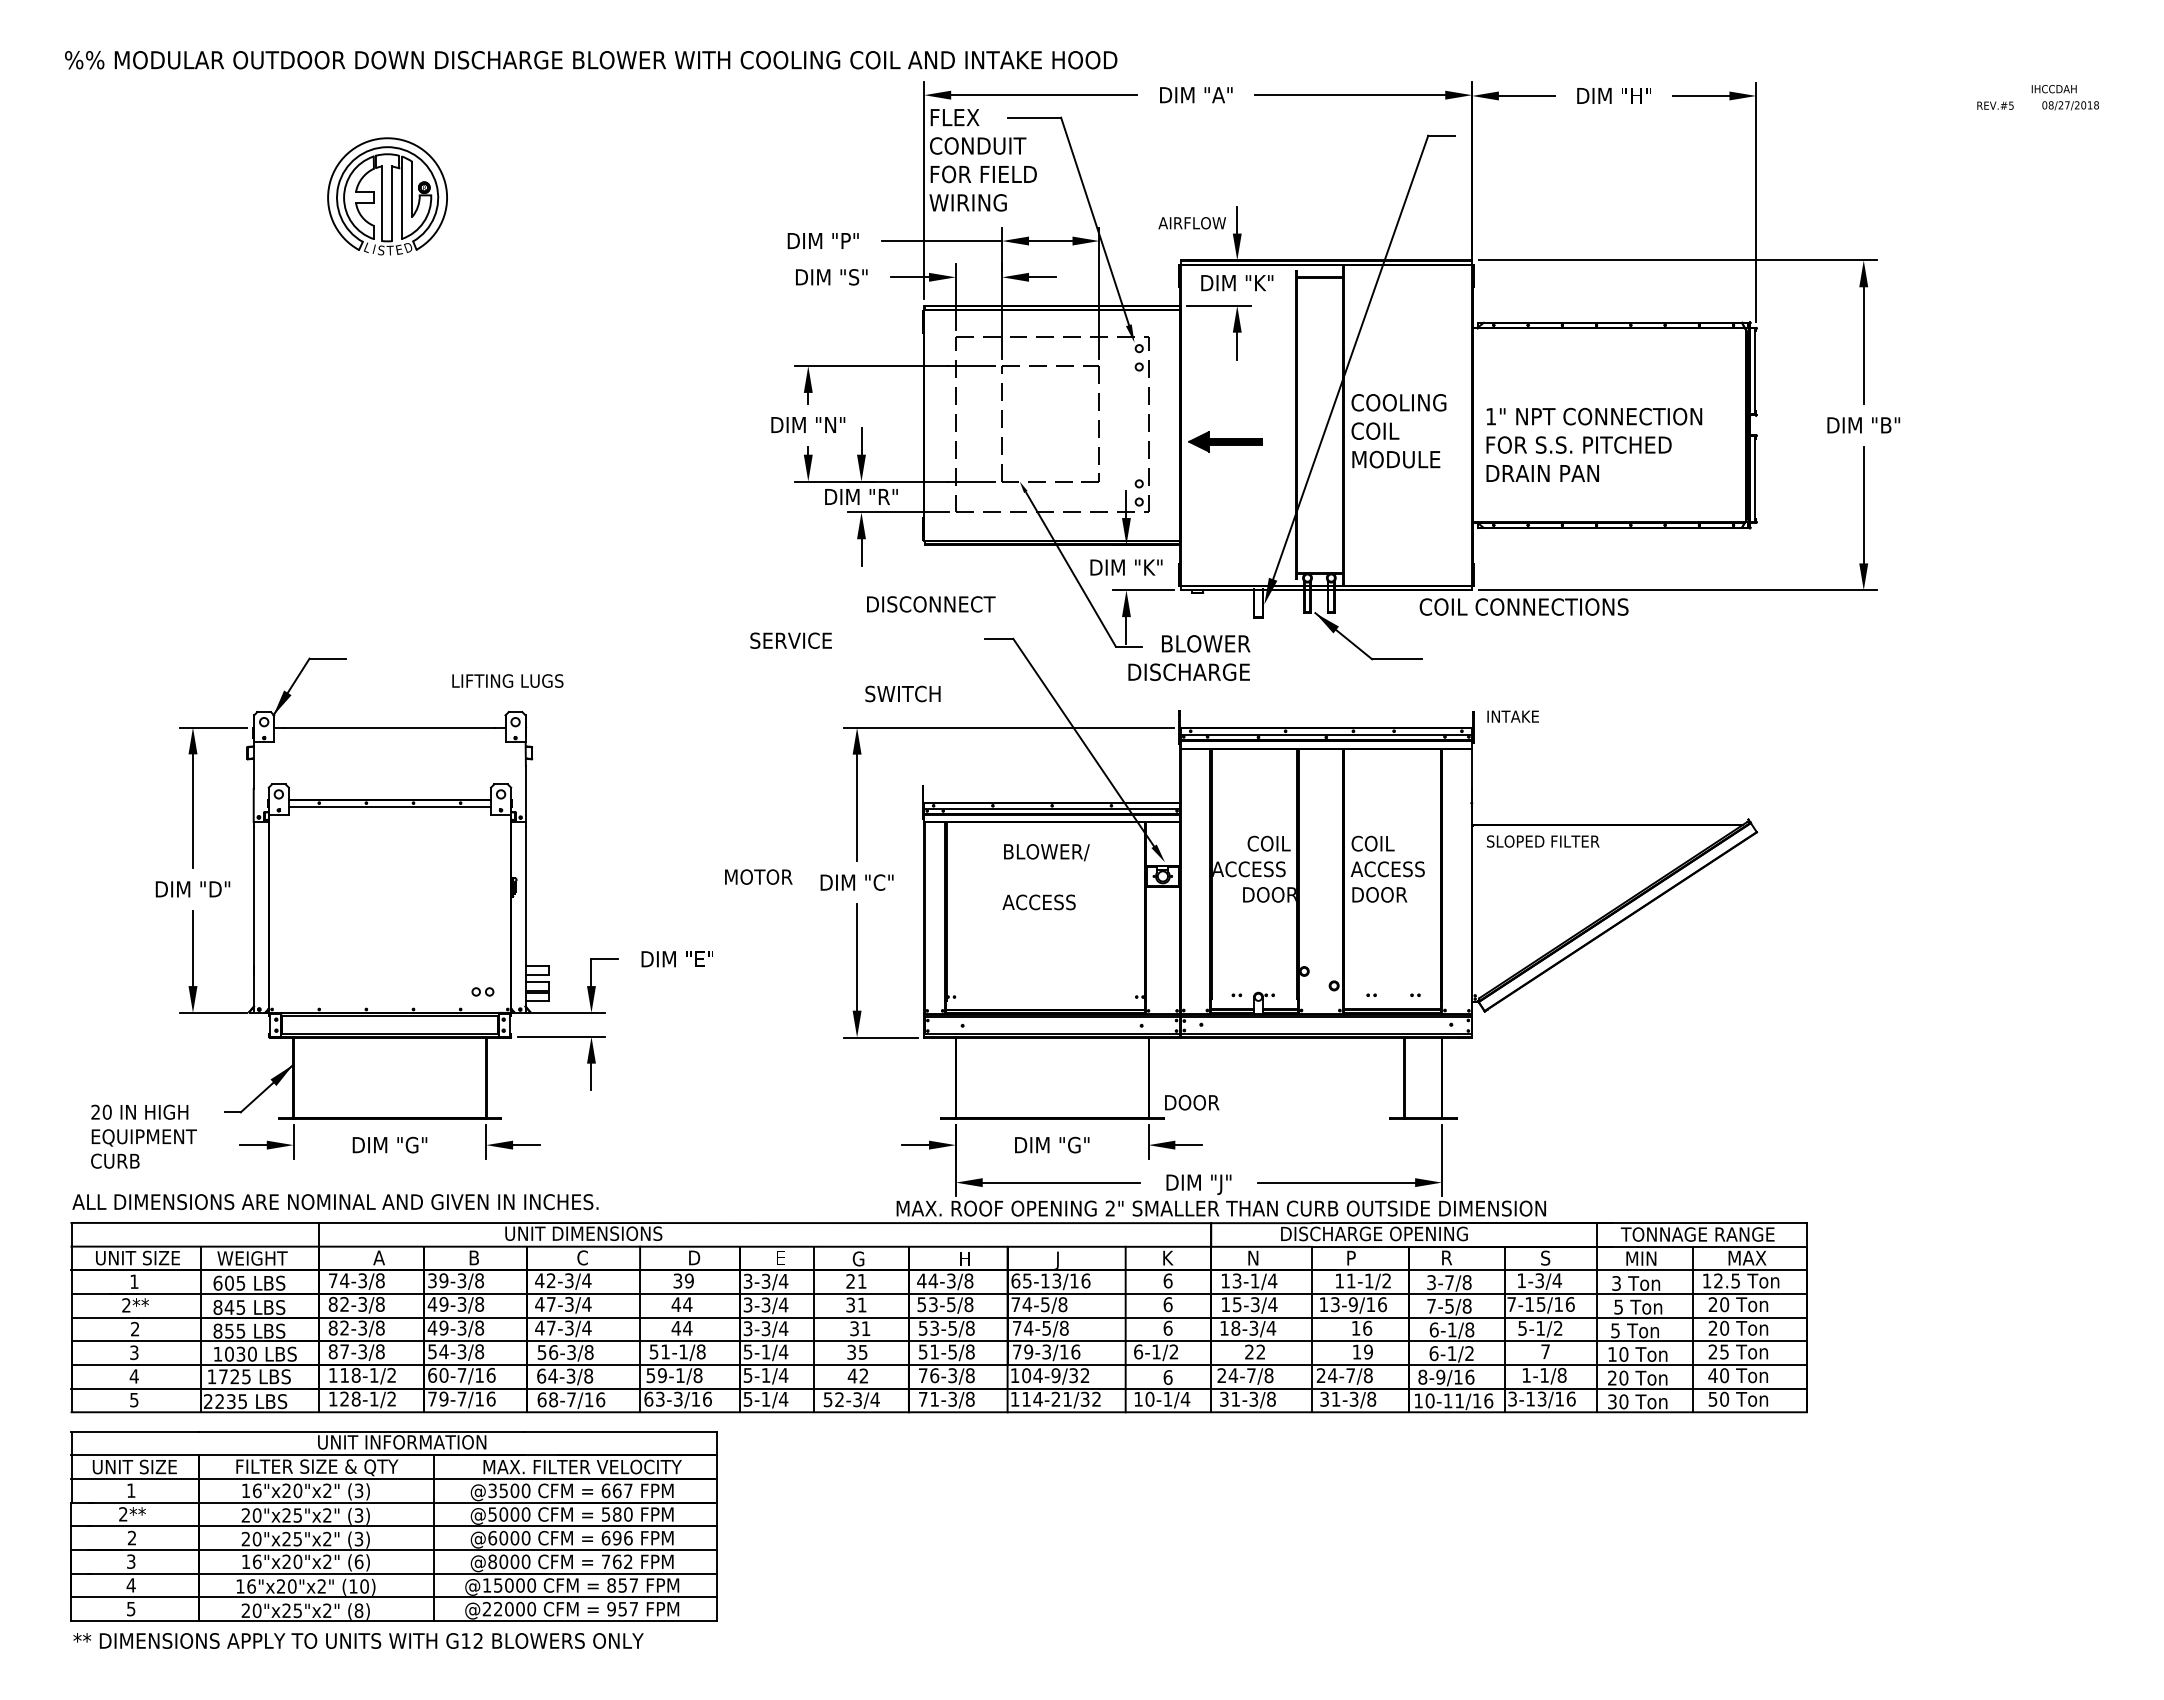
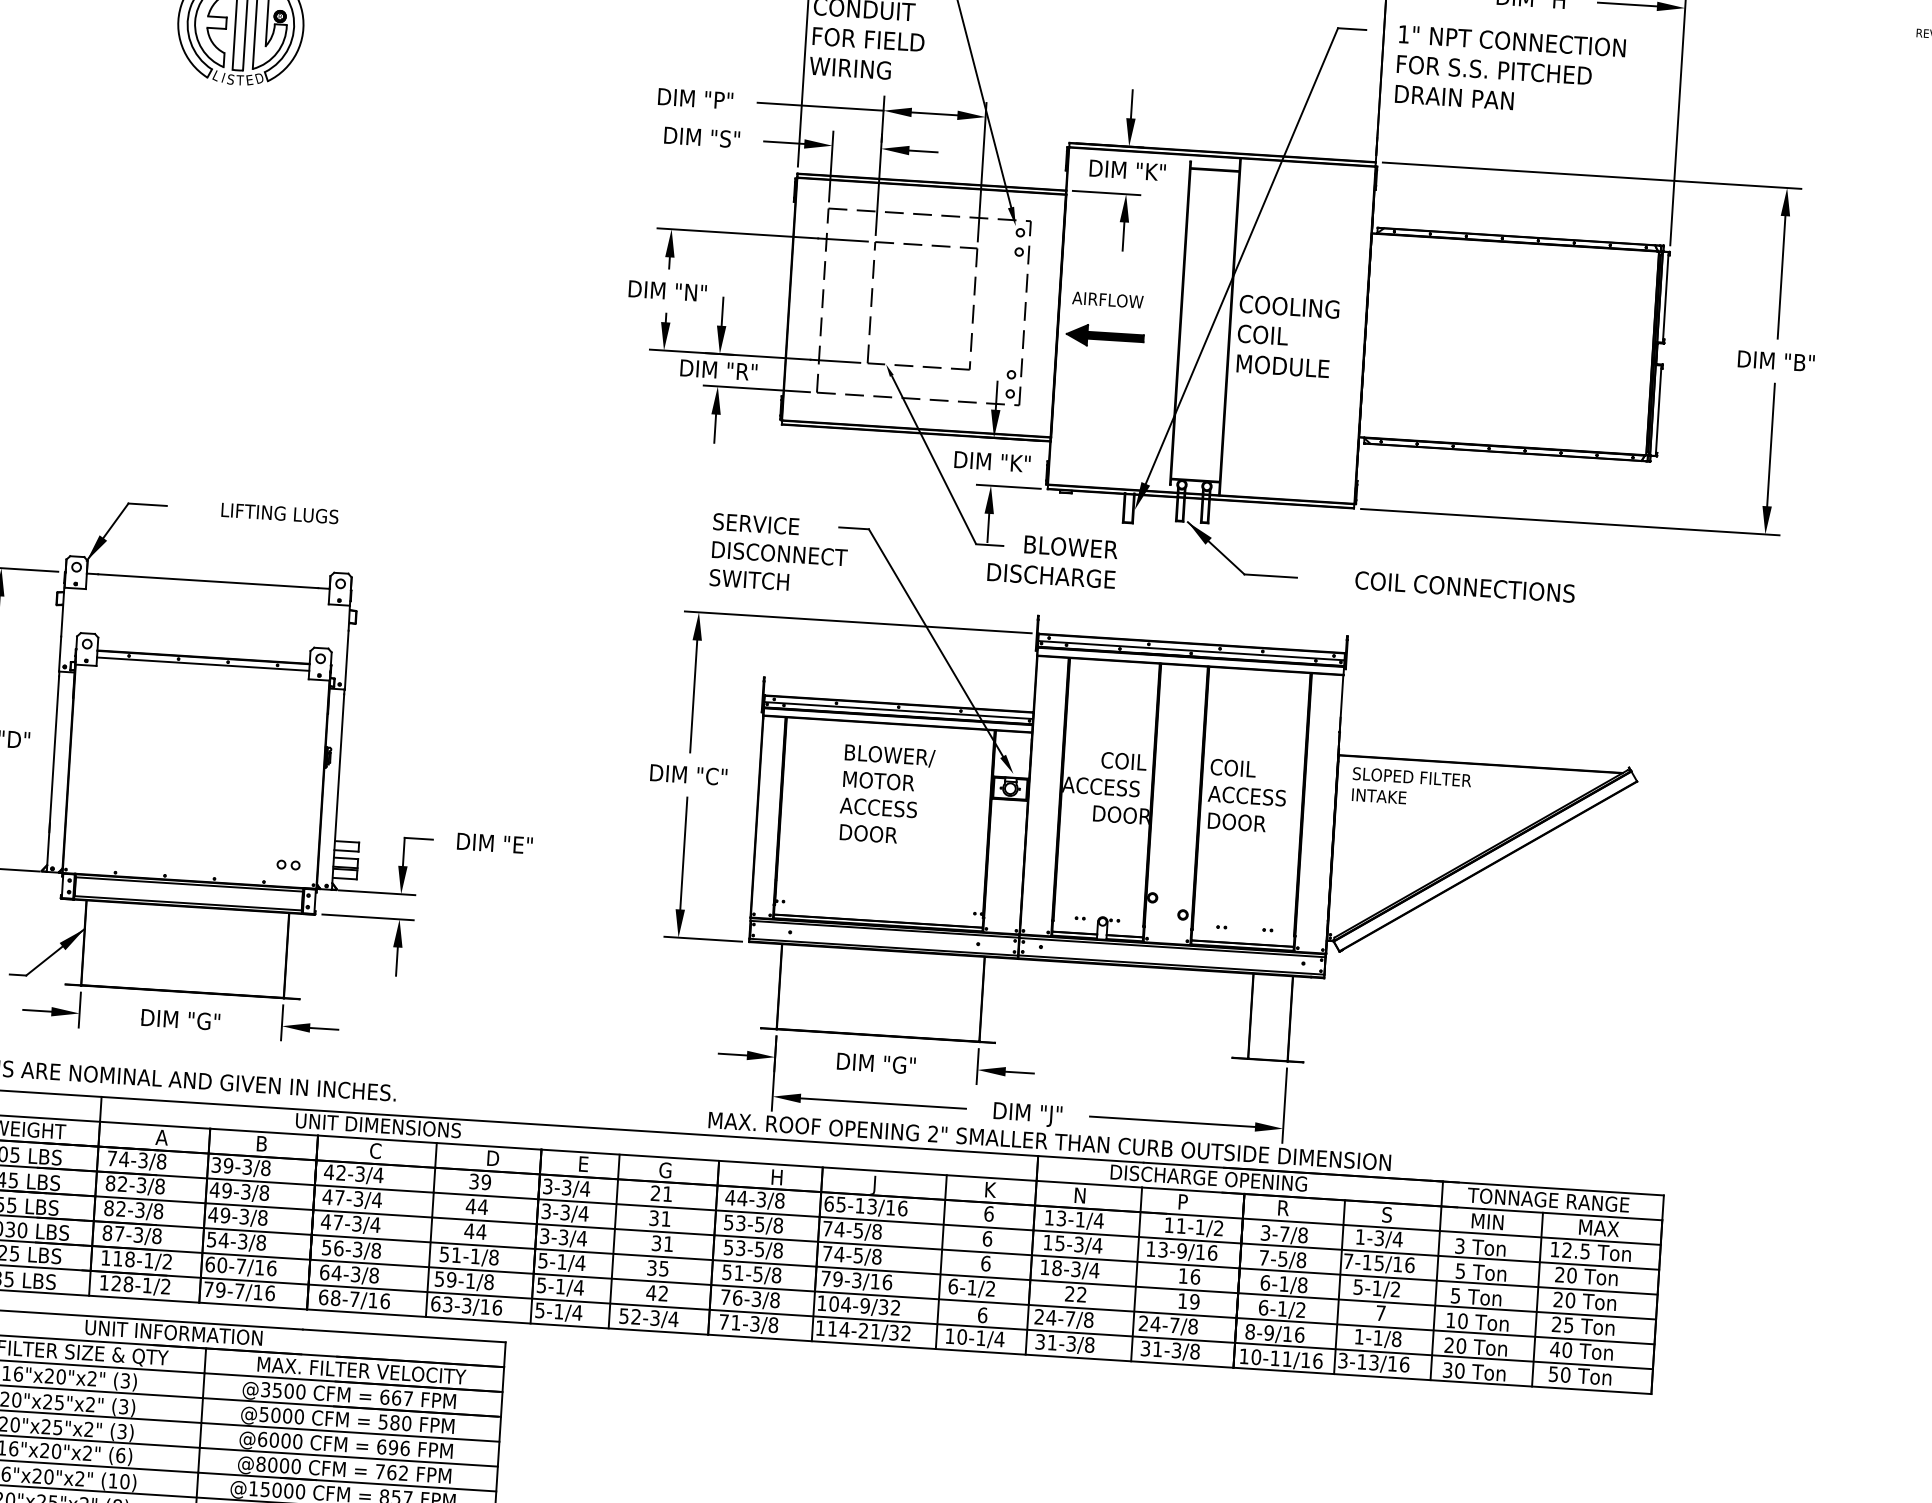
text: (1191, 223) -> (1107, 300), moved
text: (1594, 444) -> (1510, 70), moved
text: (931, 604) -> (780, 553), moved
text: (1523, 606) -> (1464, 586), moved
text: (790, 640) -> (755, 523), moved
text: (507, 680) -> (279, 512), moved
text: (1512, 716) -> (1378, 796), moved
text: (758, 876) -> (878, 780), moved
text: (1192, 1102) -> (868, 833), moved

